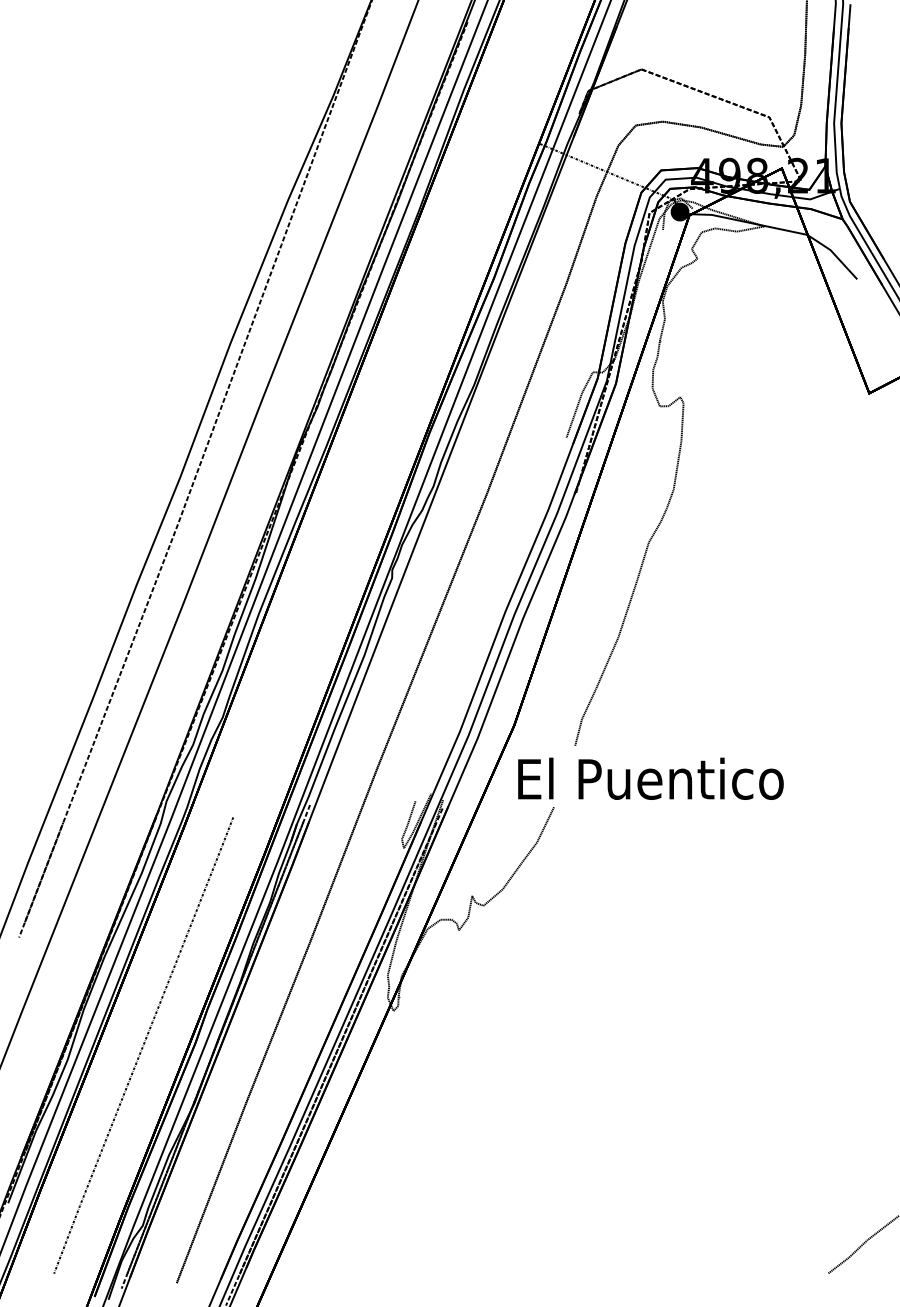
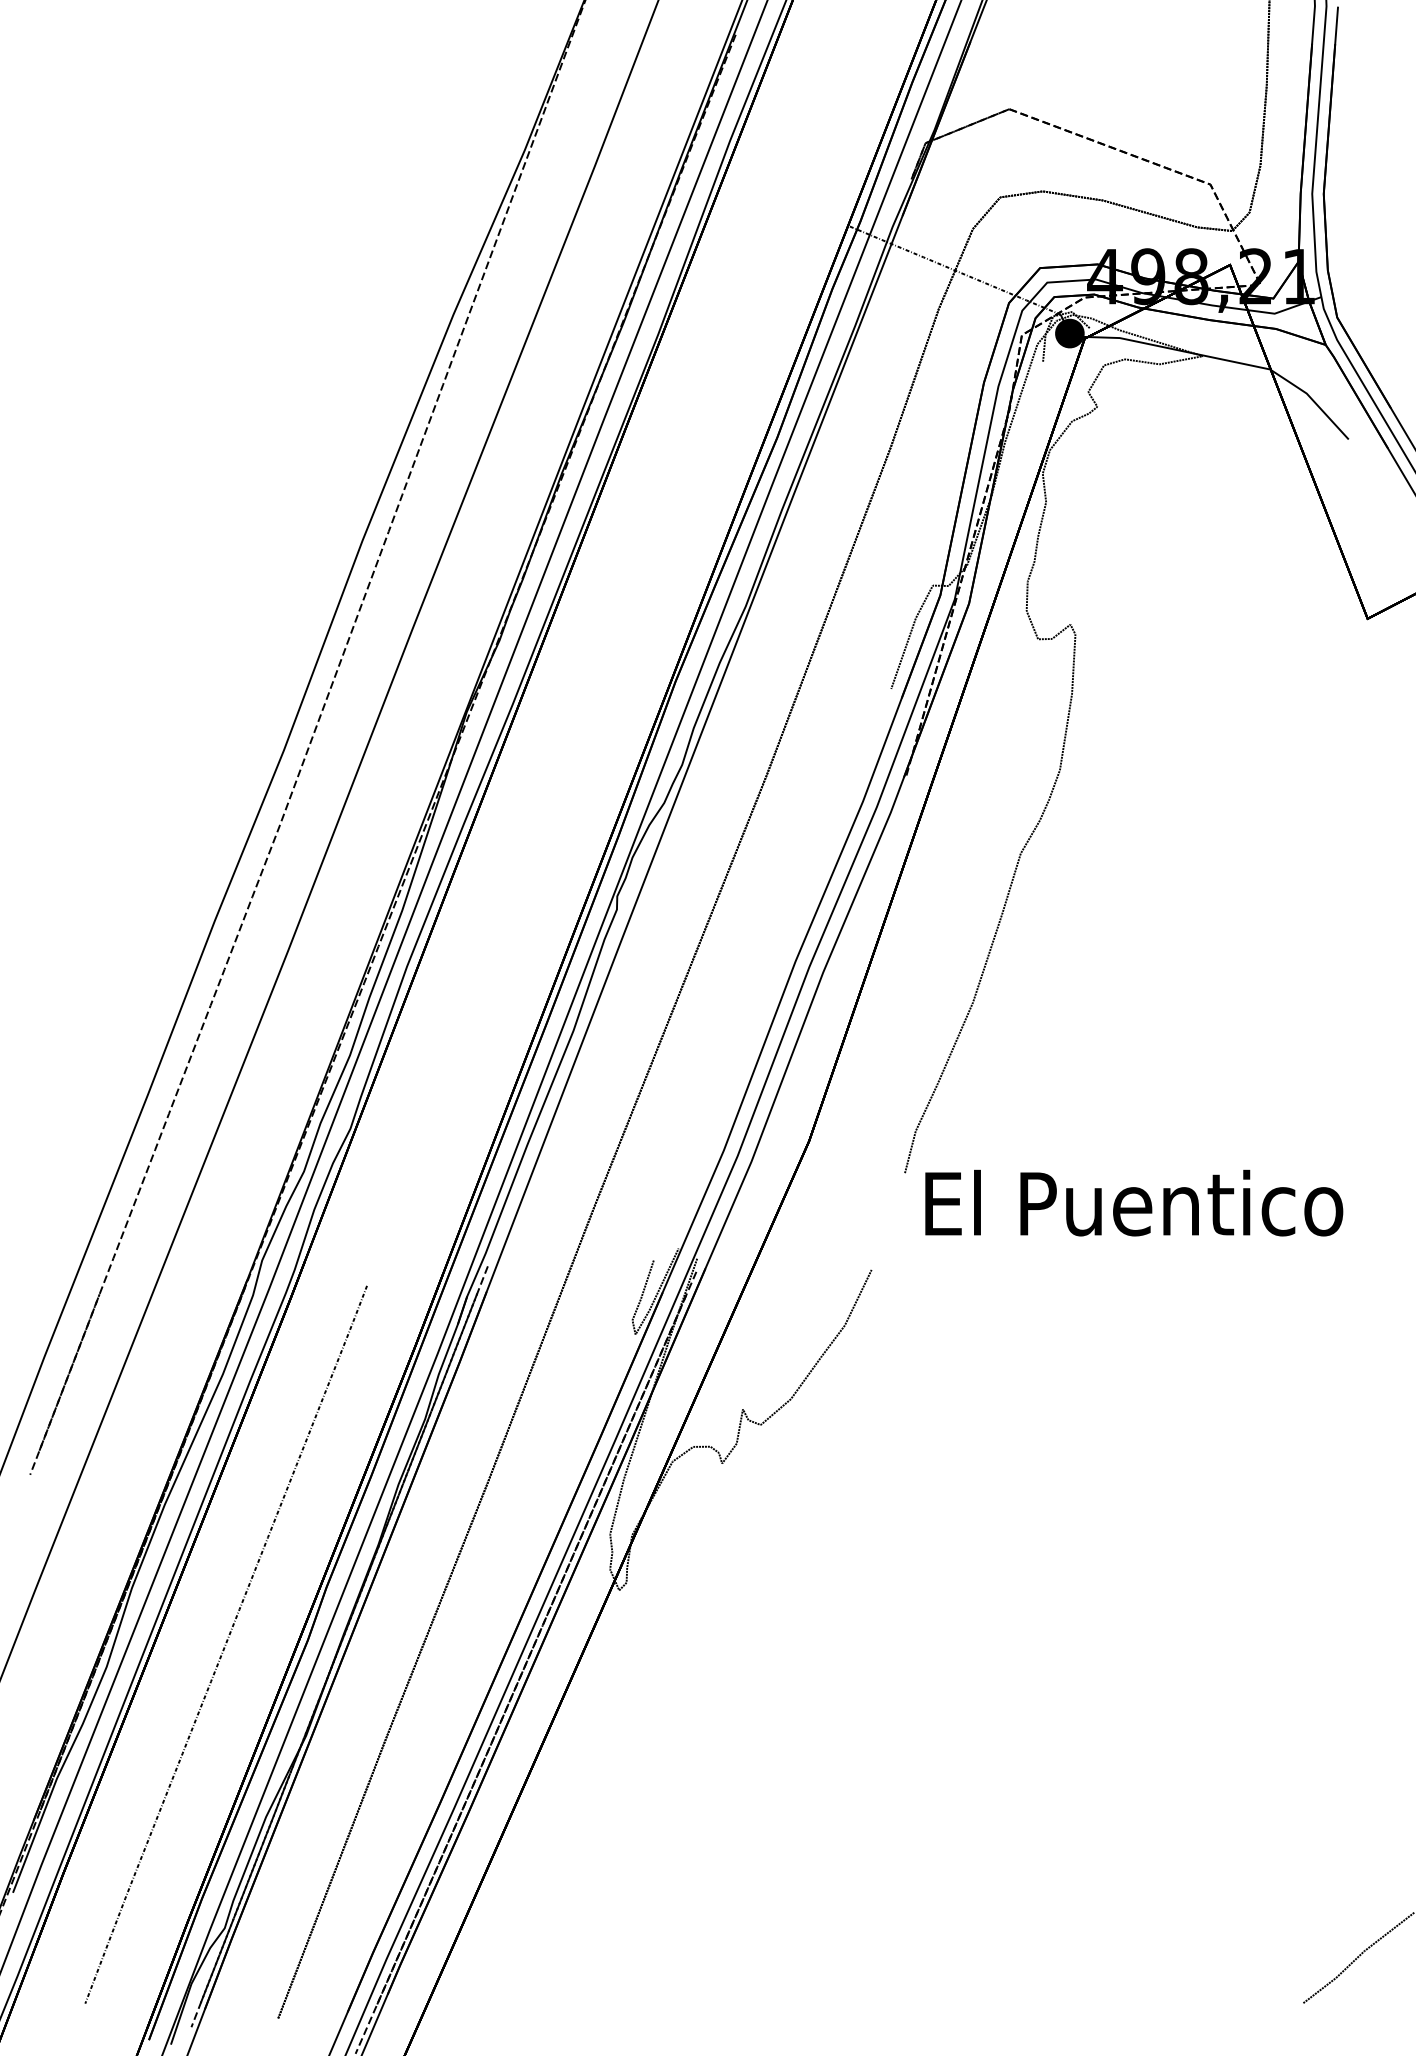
text: (650, 778) -> (1133, 1202), moved

